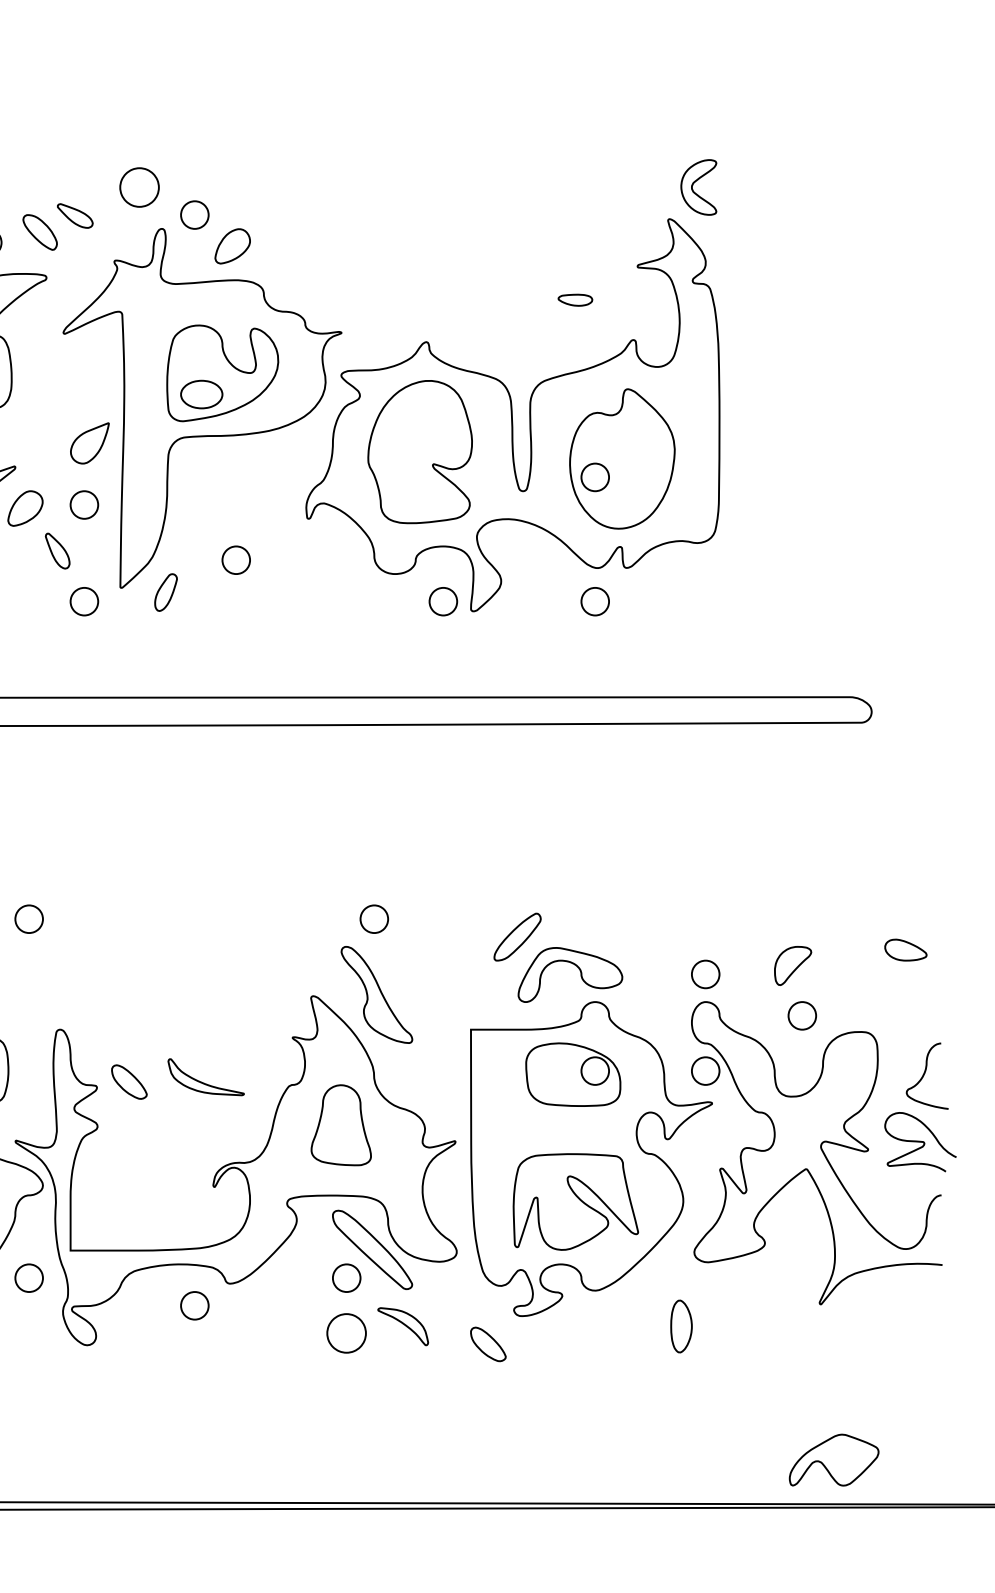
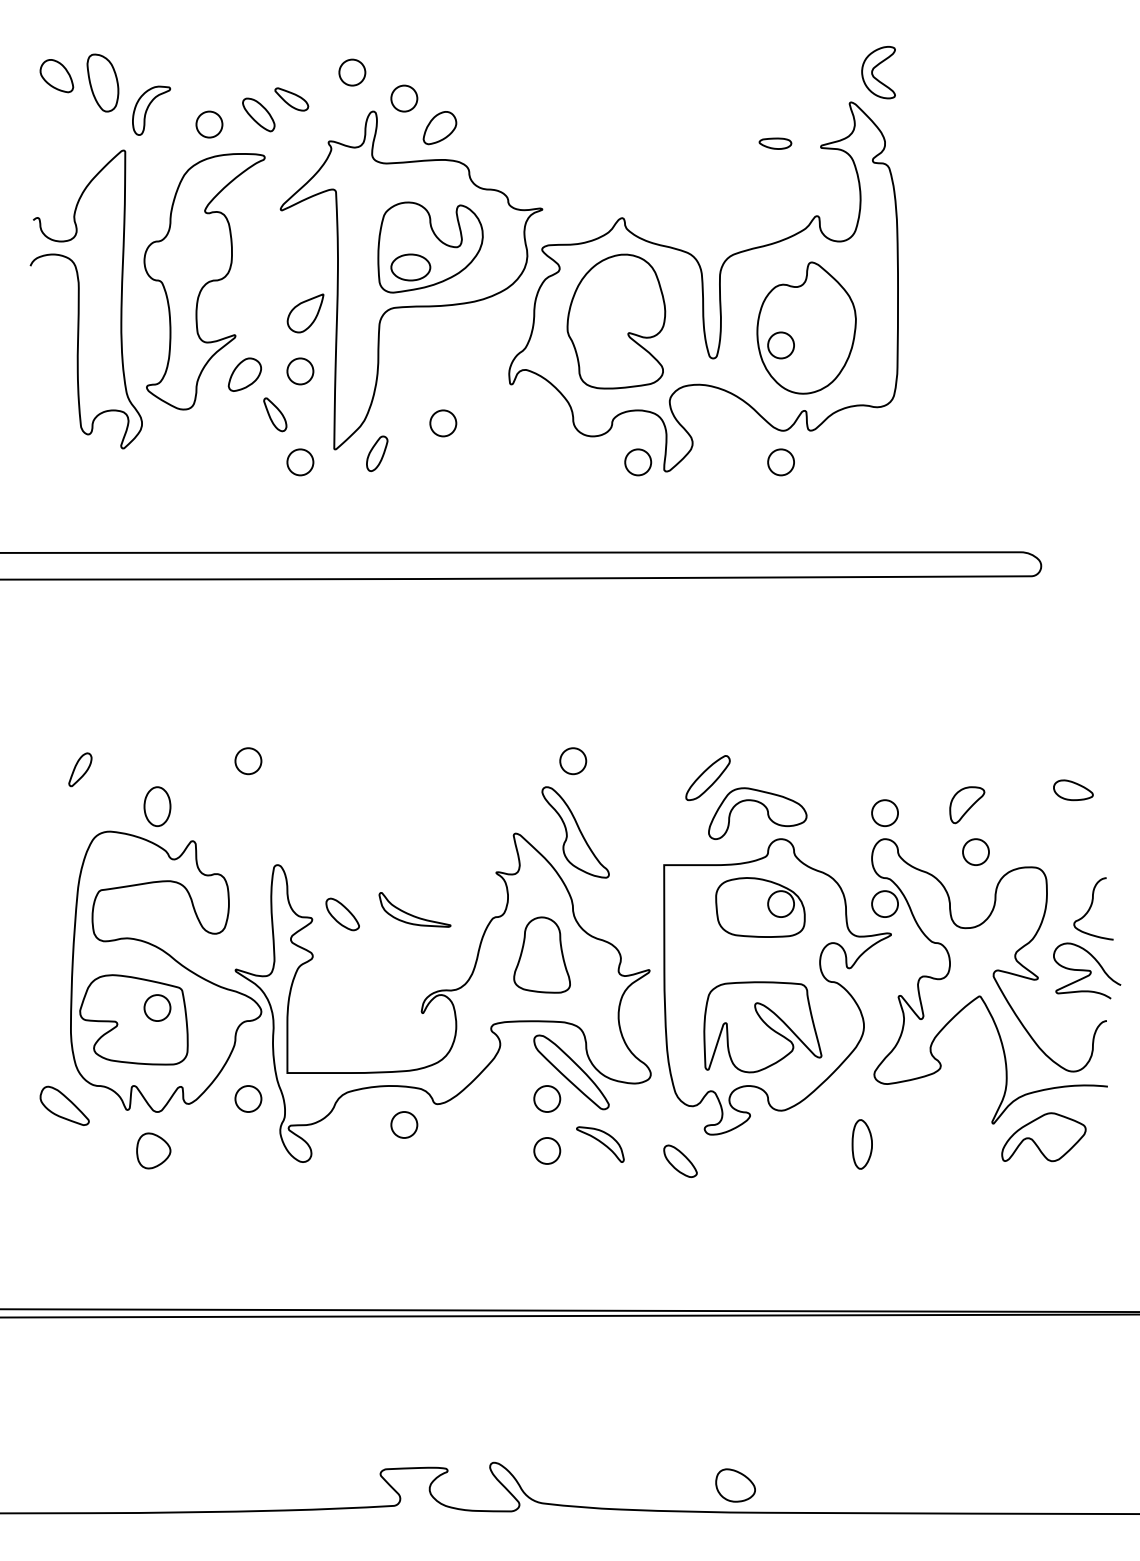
part: (139, 187) -> (352, 72), size x0.71
part: (575, 299) -> (775, 143), moved
part: (346, 1332) -> (547, 1150), size x0.71
part: (833, 1460) -> (1043, 1137), moved

